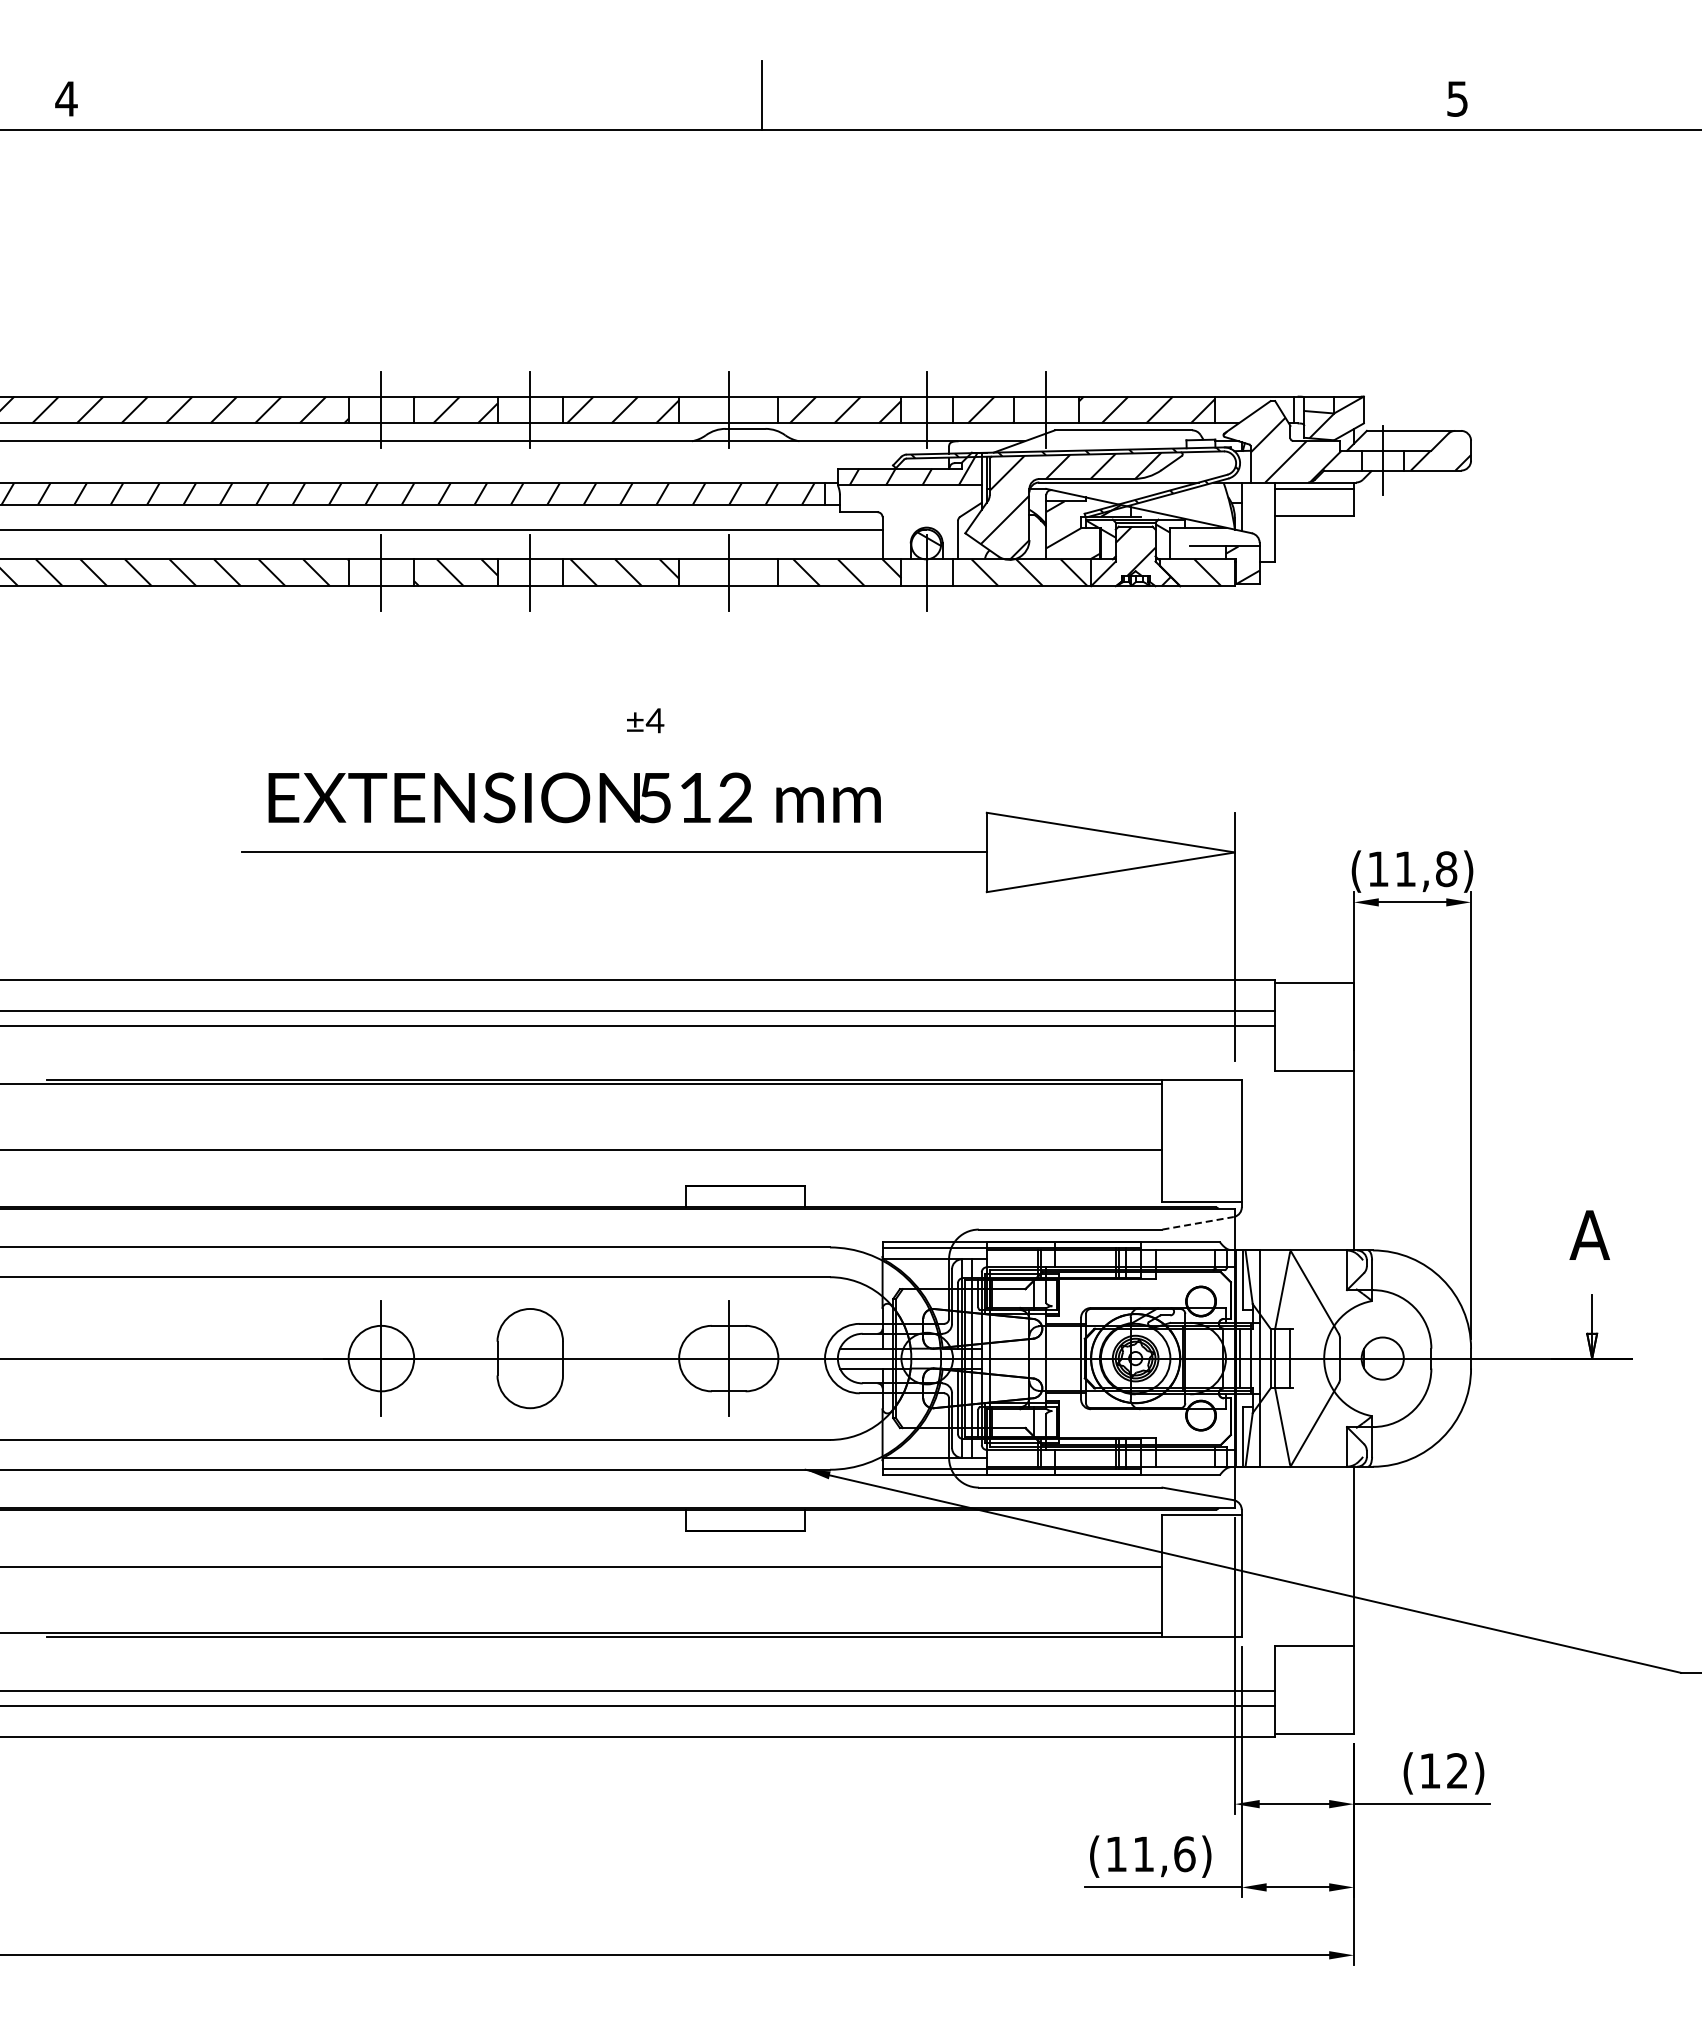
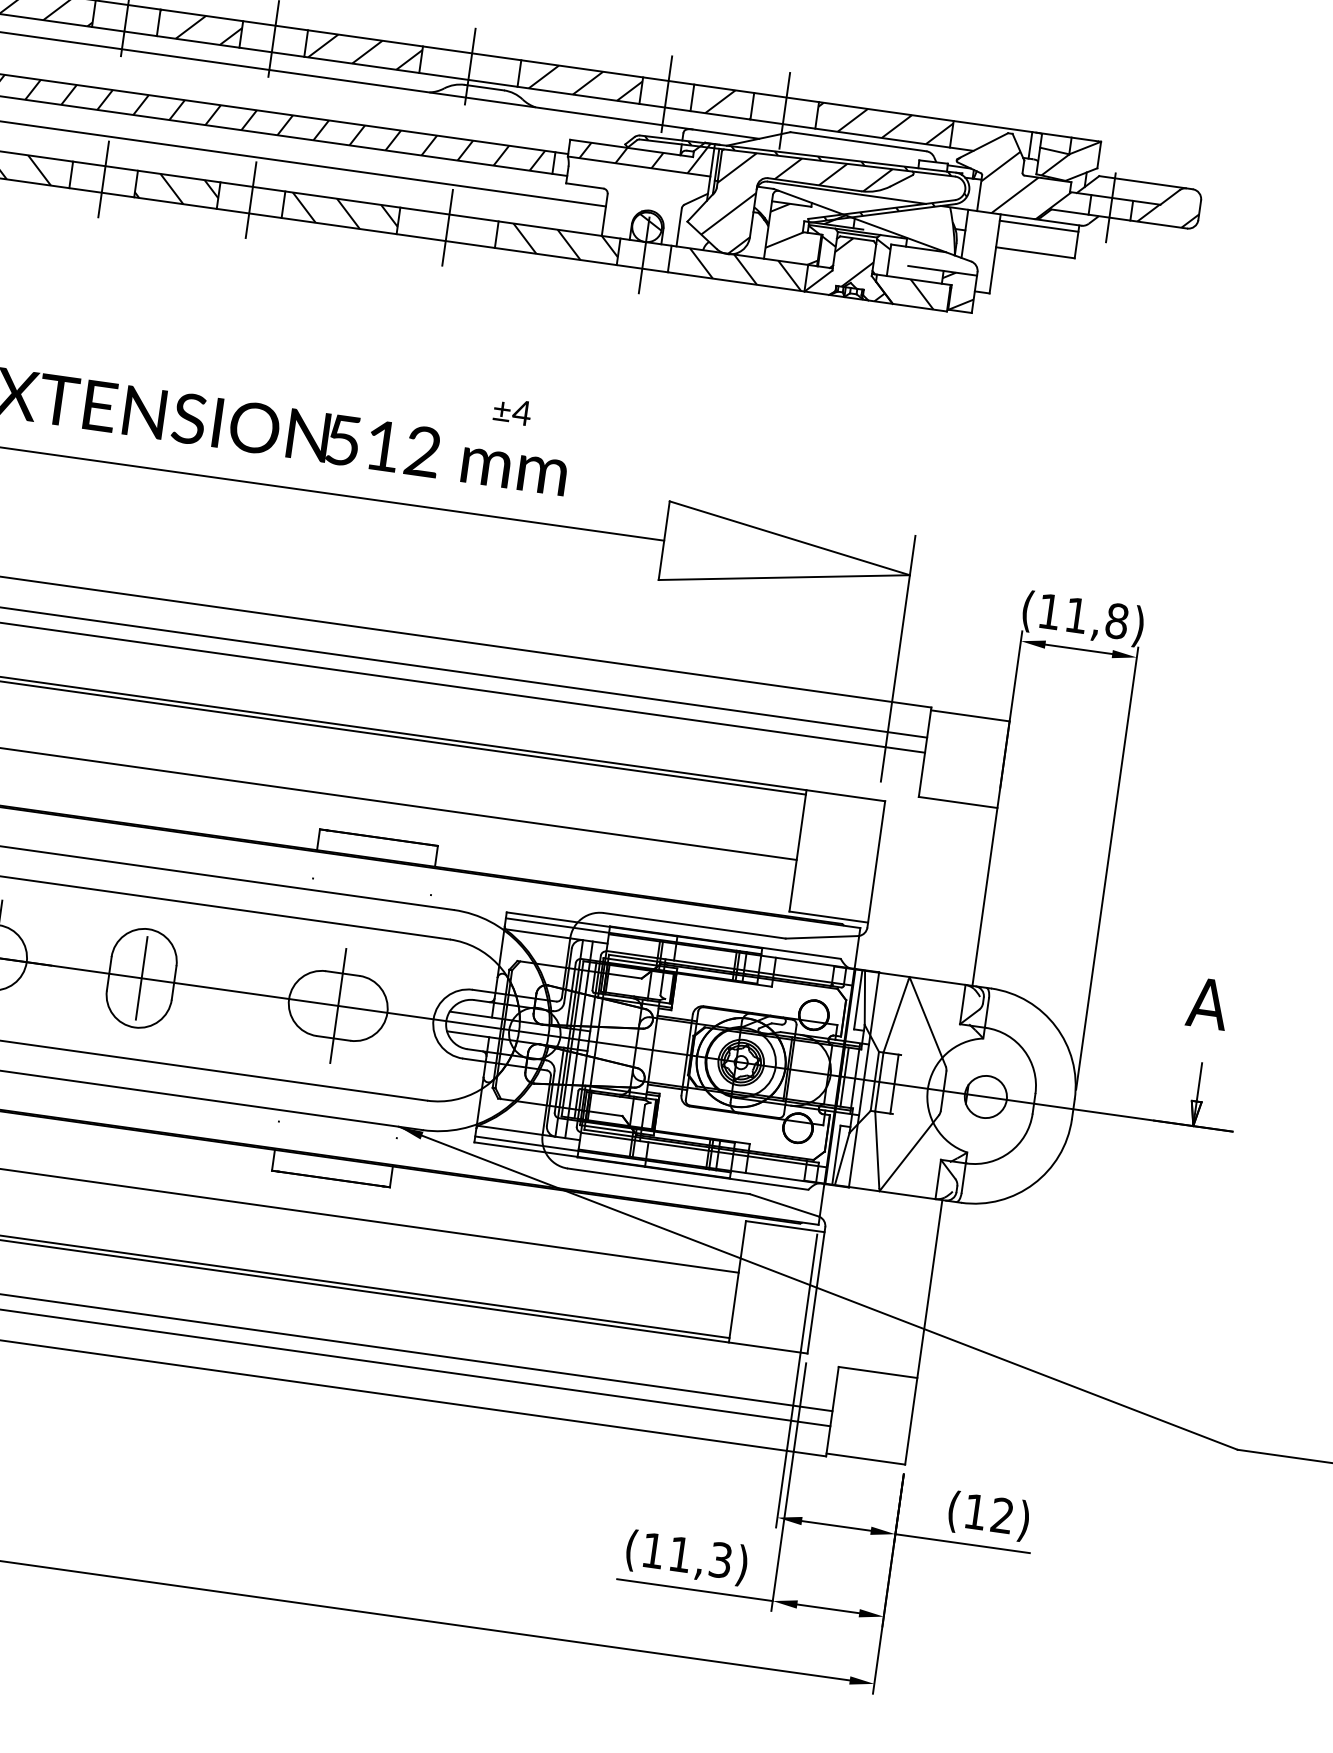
text: (645, 720) -> (512, 411), moved
line: (1198, 1223) -> (822, 937), dashed -> solid
line: (530, 1358) -> (141, 978), added
text: (1184, 1854) -> (720, 1560), (11,6) -> (11,3)

